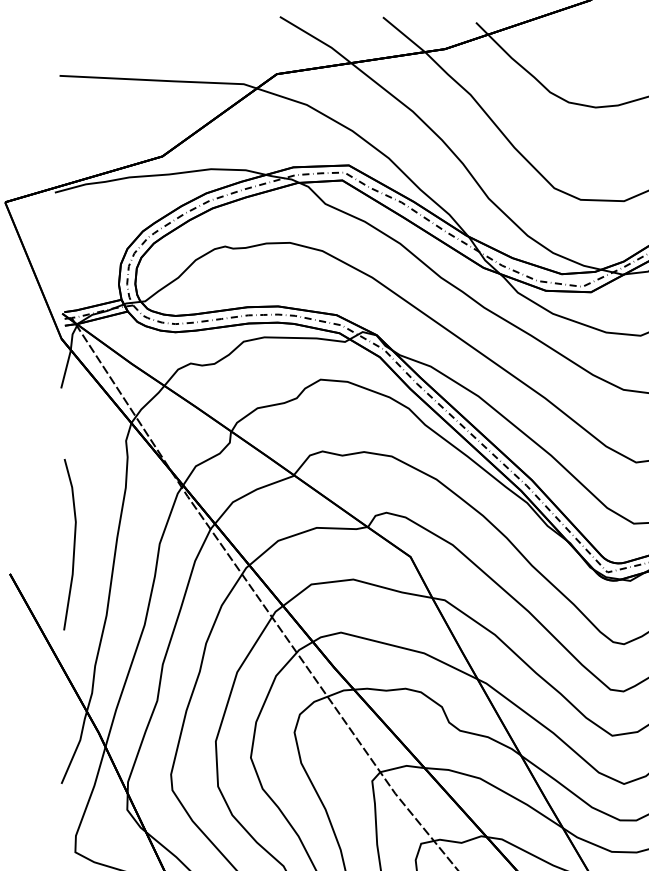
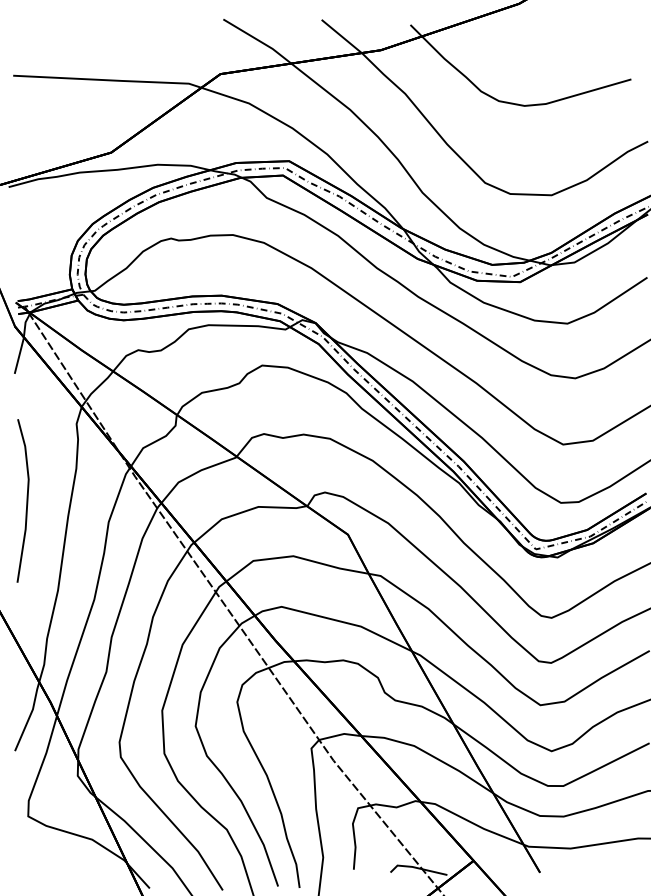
line: (73, 544) -> (26, 500), moved

